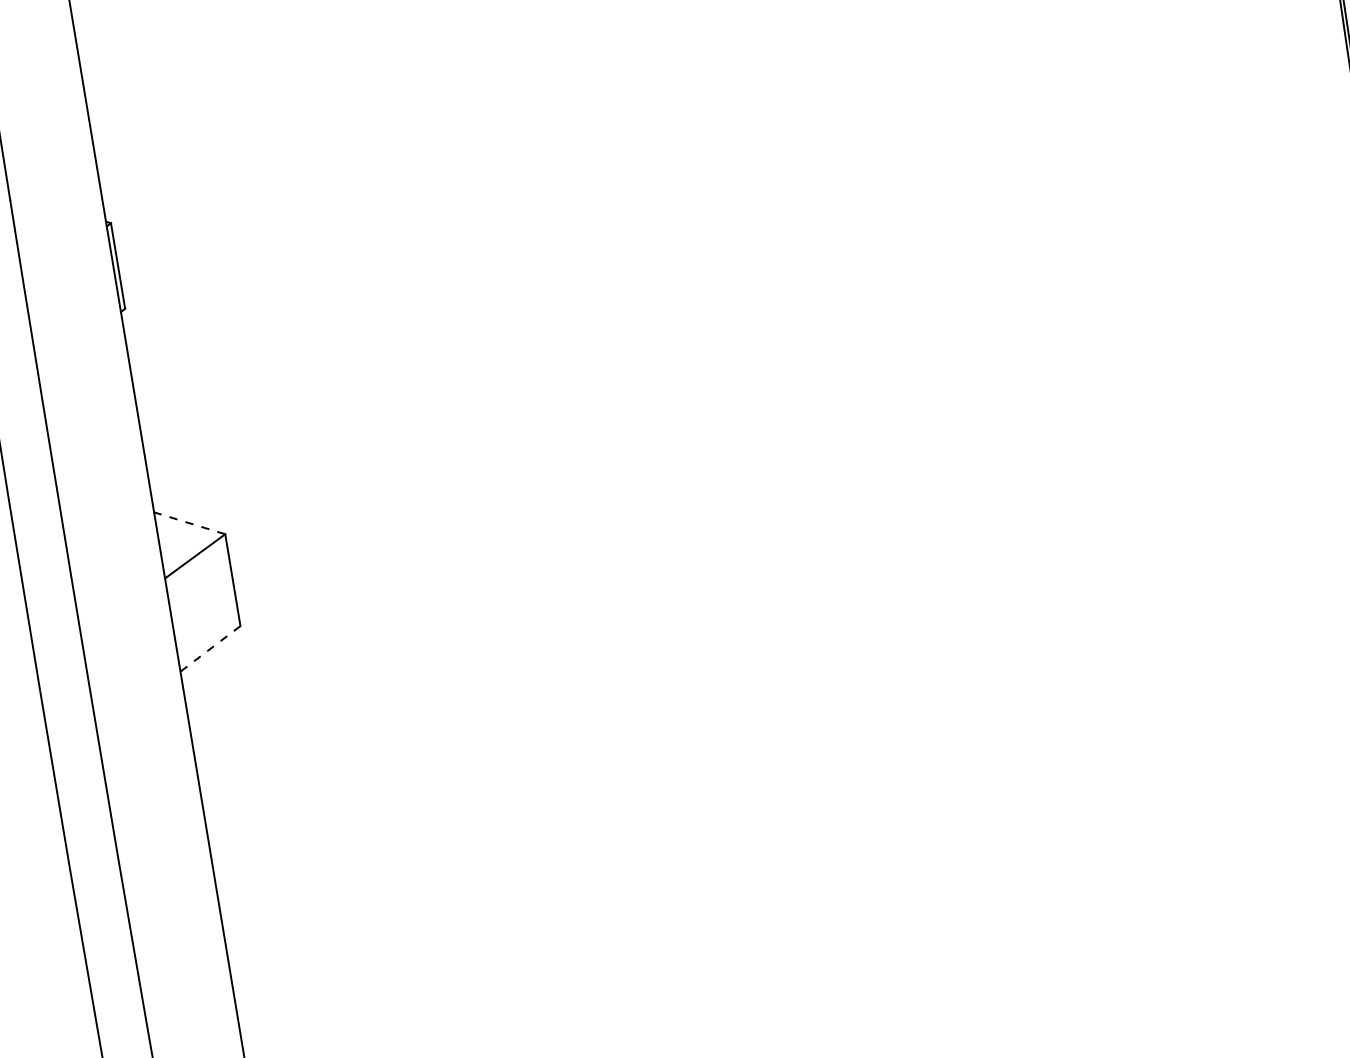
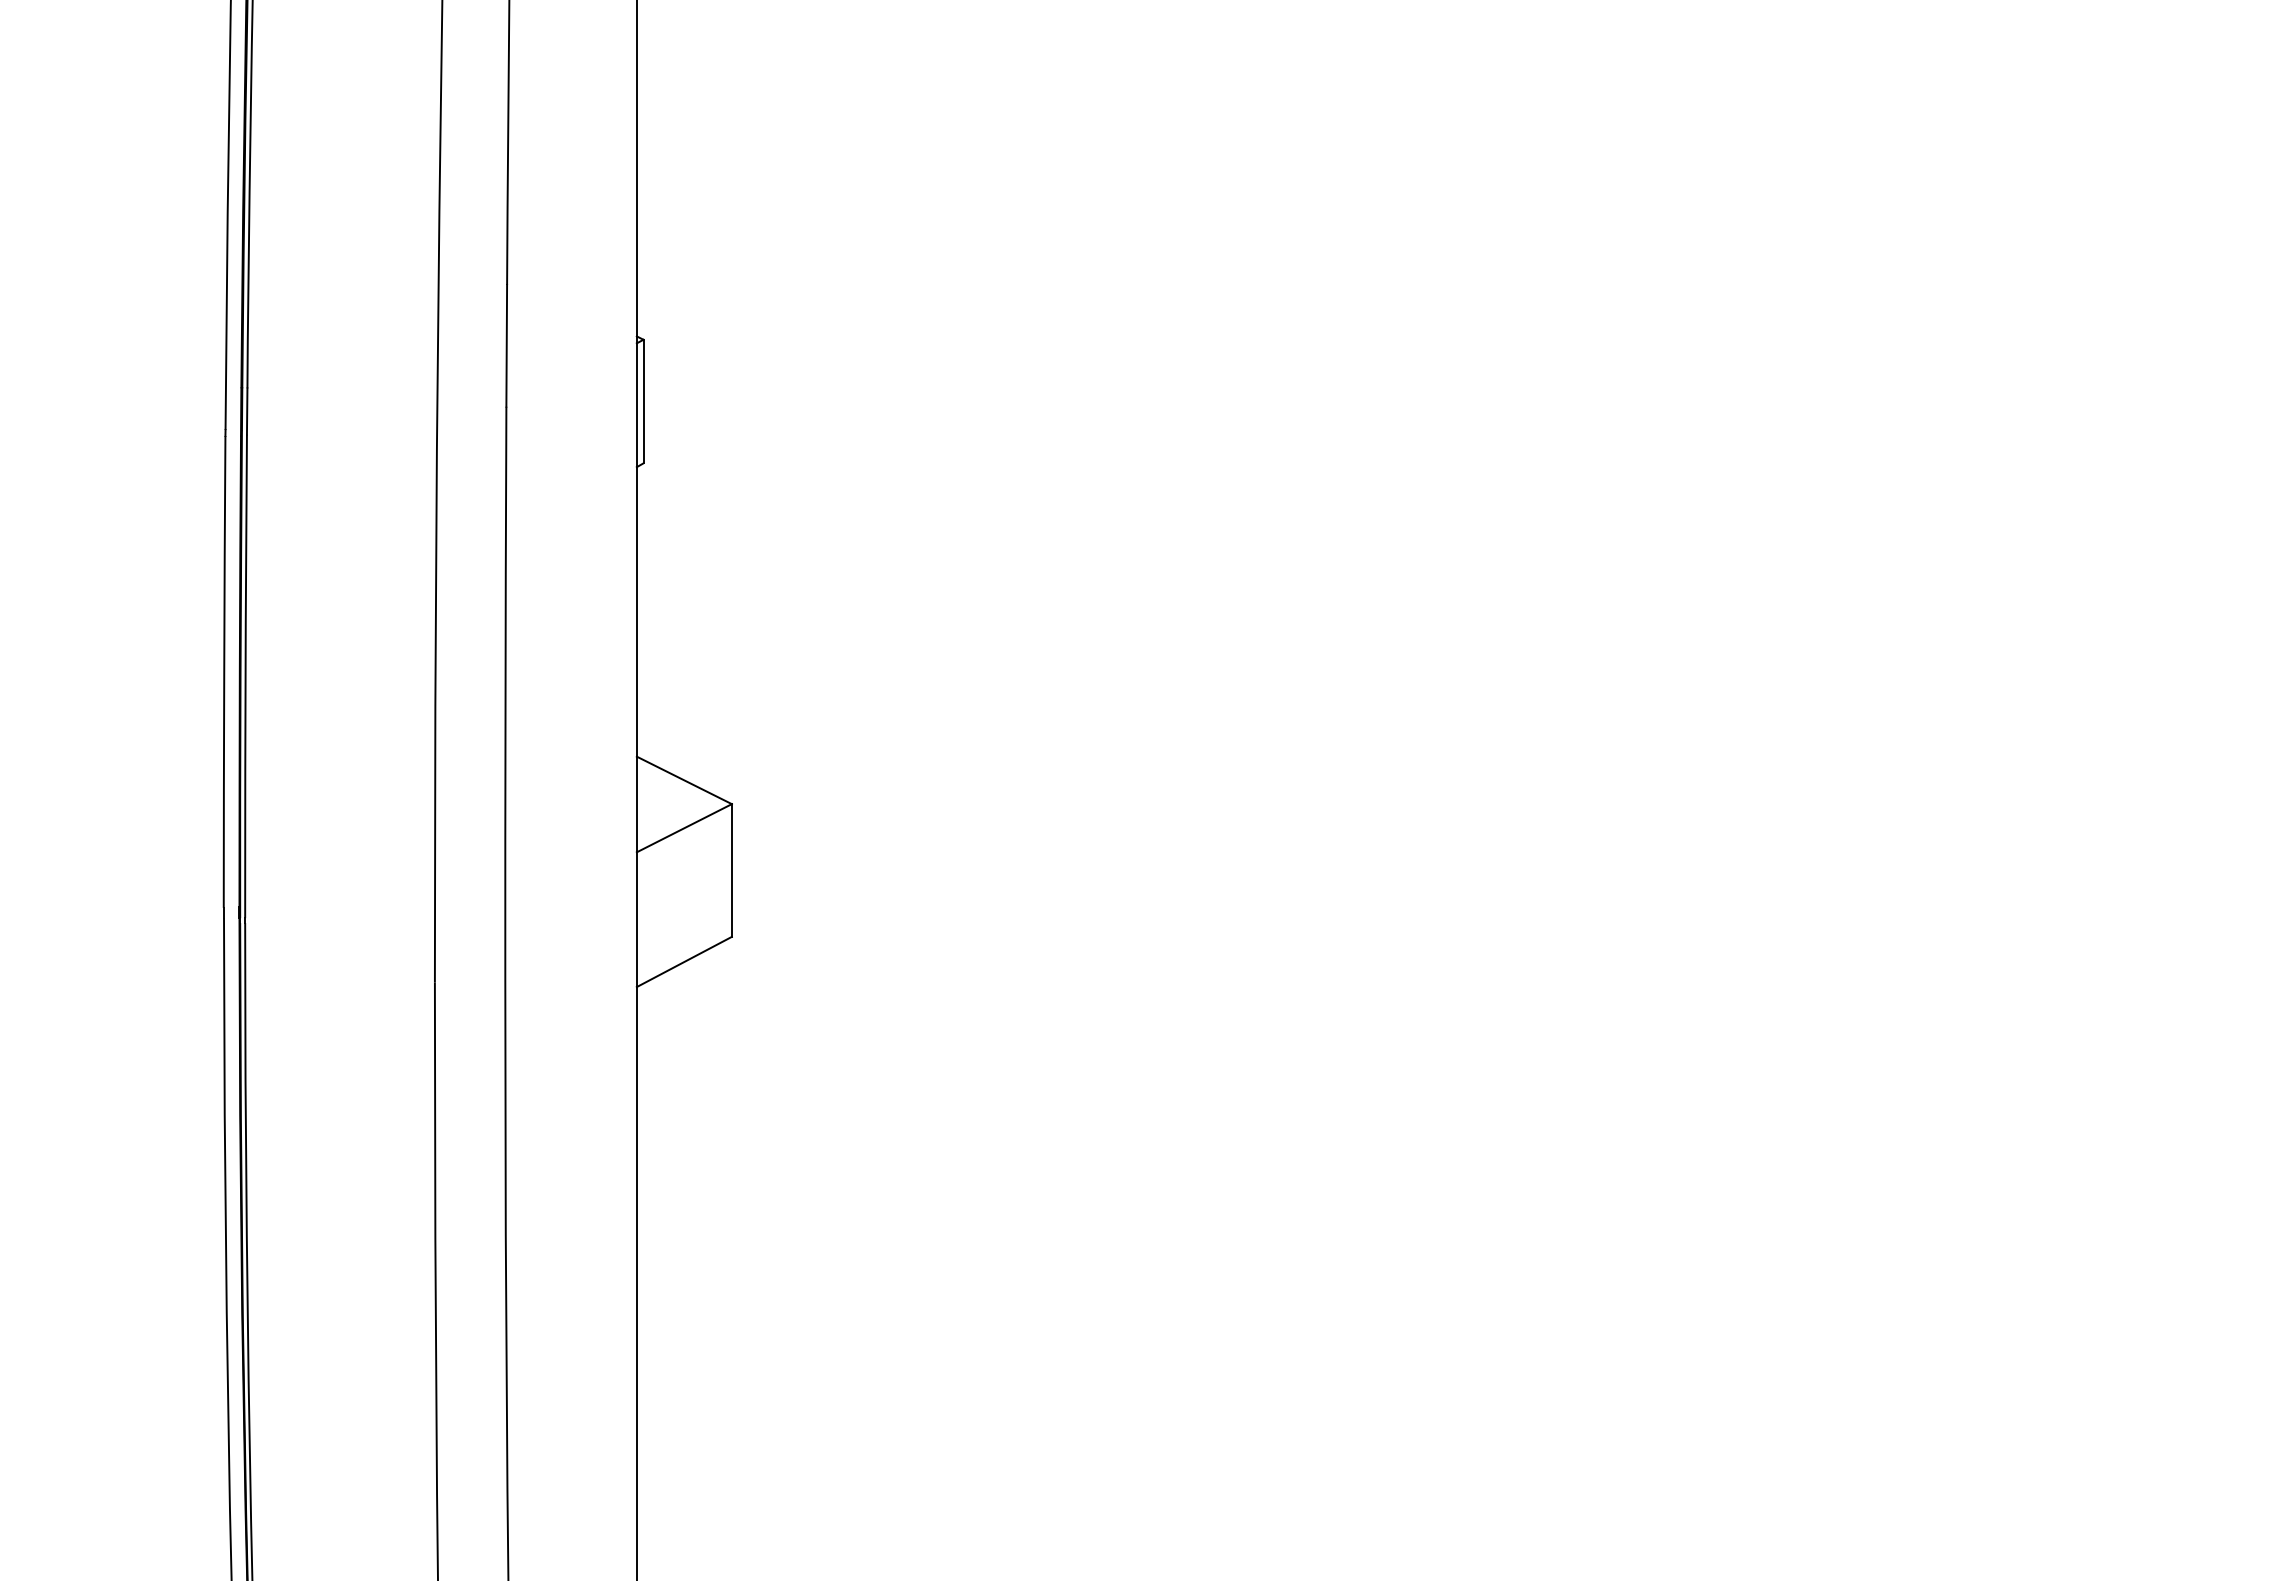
line: (189, 523) -> (683, 780), dashed -> solid
line: (210, 648) -> (684, 961), dashed -> solid

